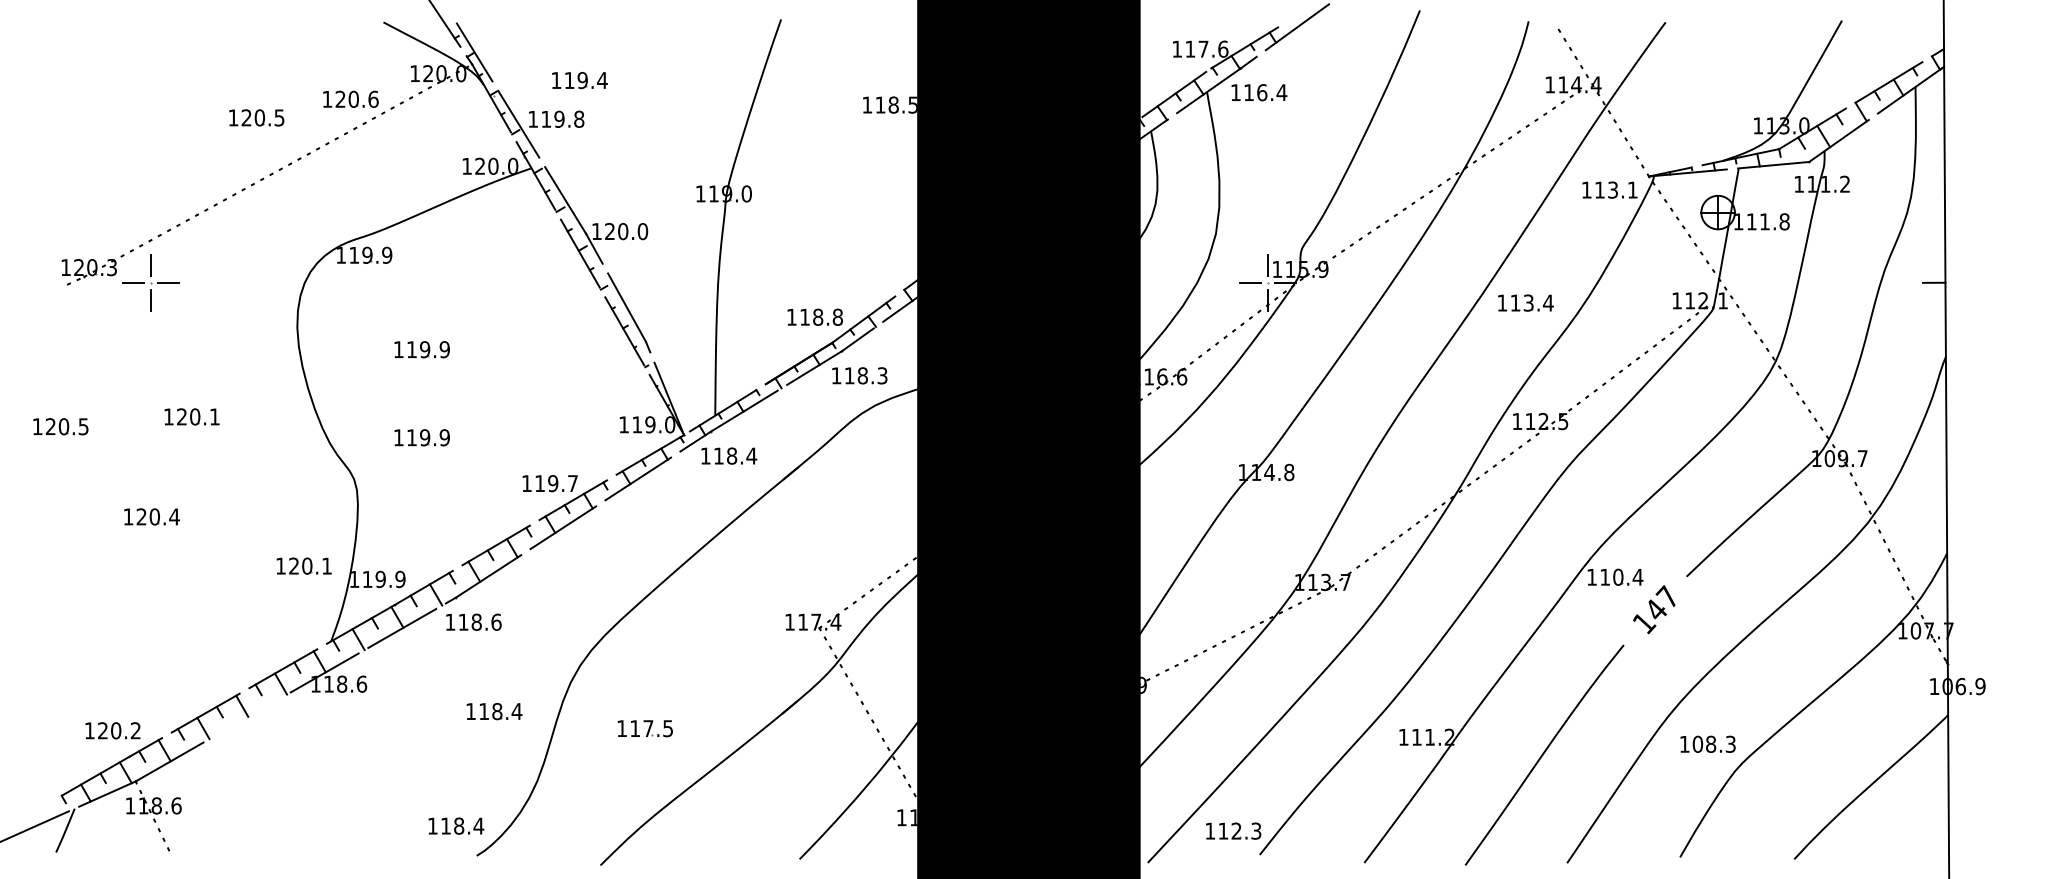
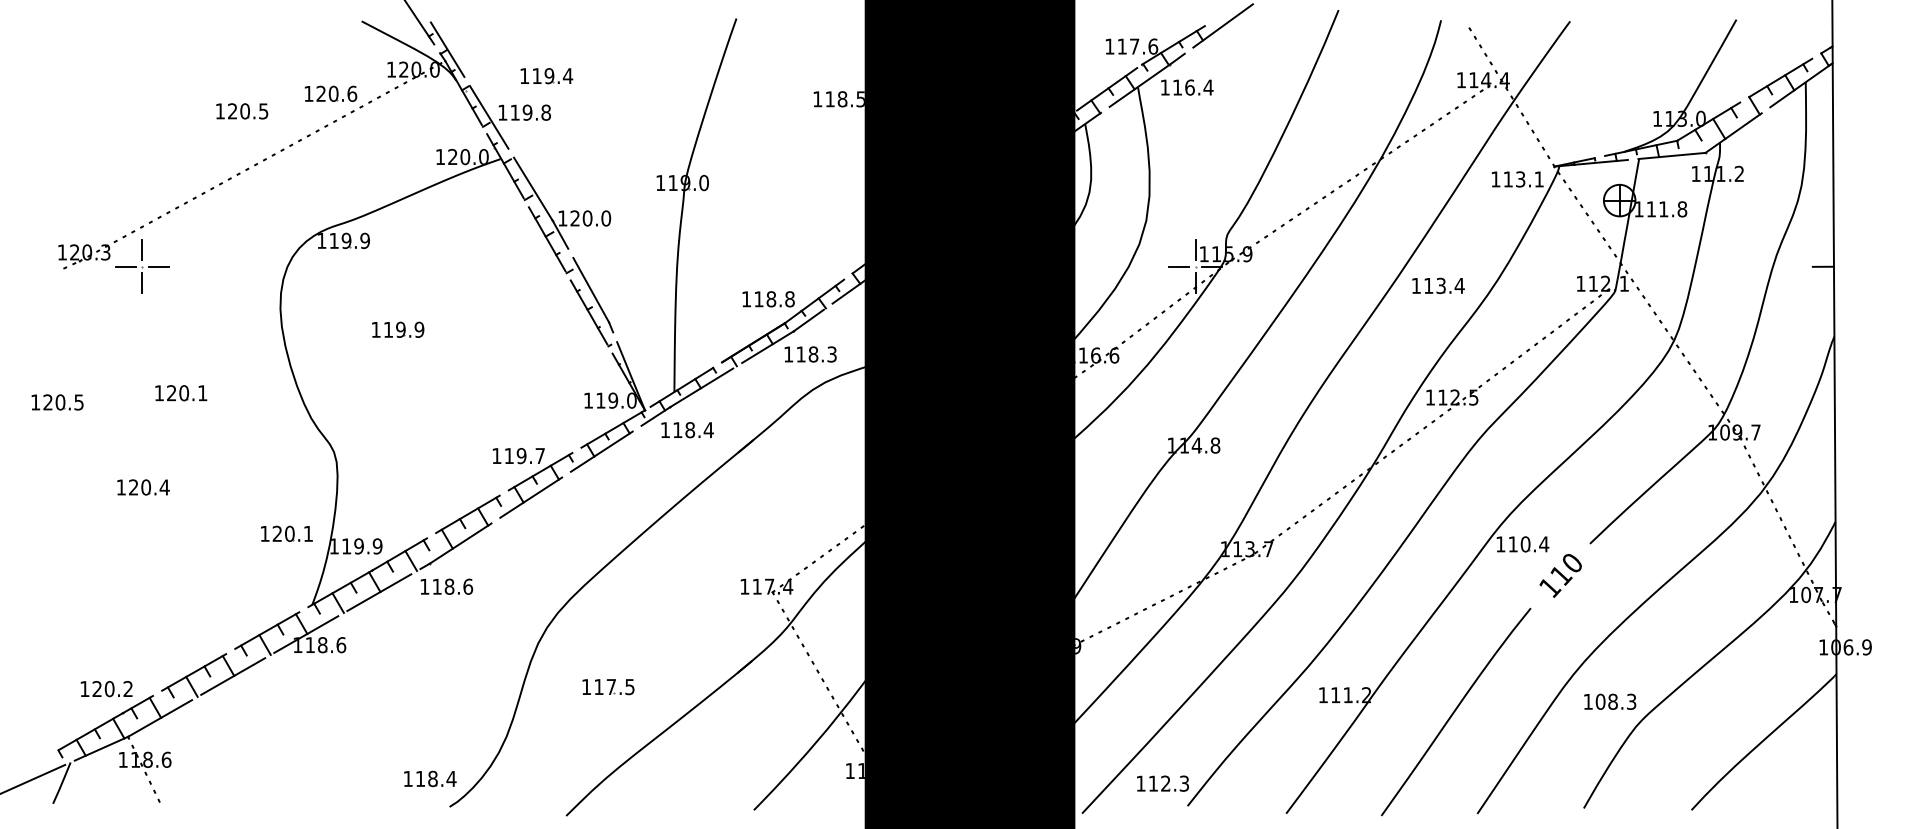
part: (422, 437) -> (398, 412), removed
text: (1660, 602) -> (1565, 568), 147 -> 110
part: (494, 711) -> (466, 670), removed
line: (247, 717) -> (233, 676), added

